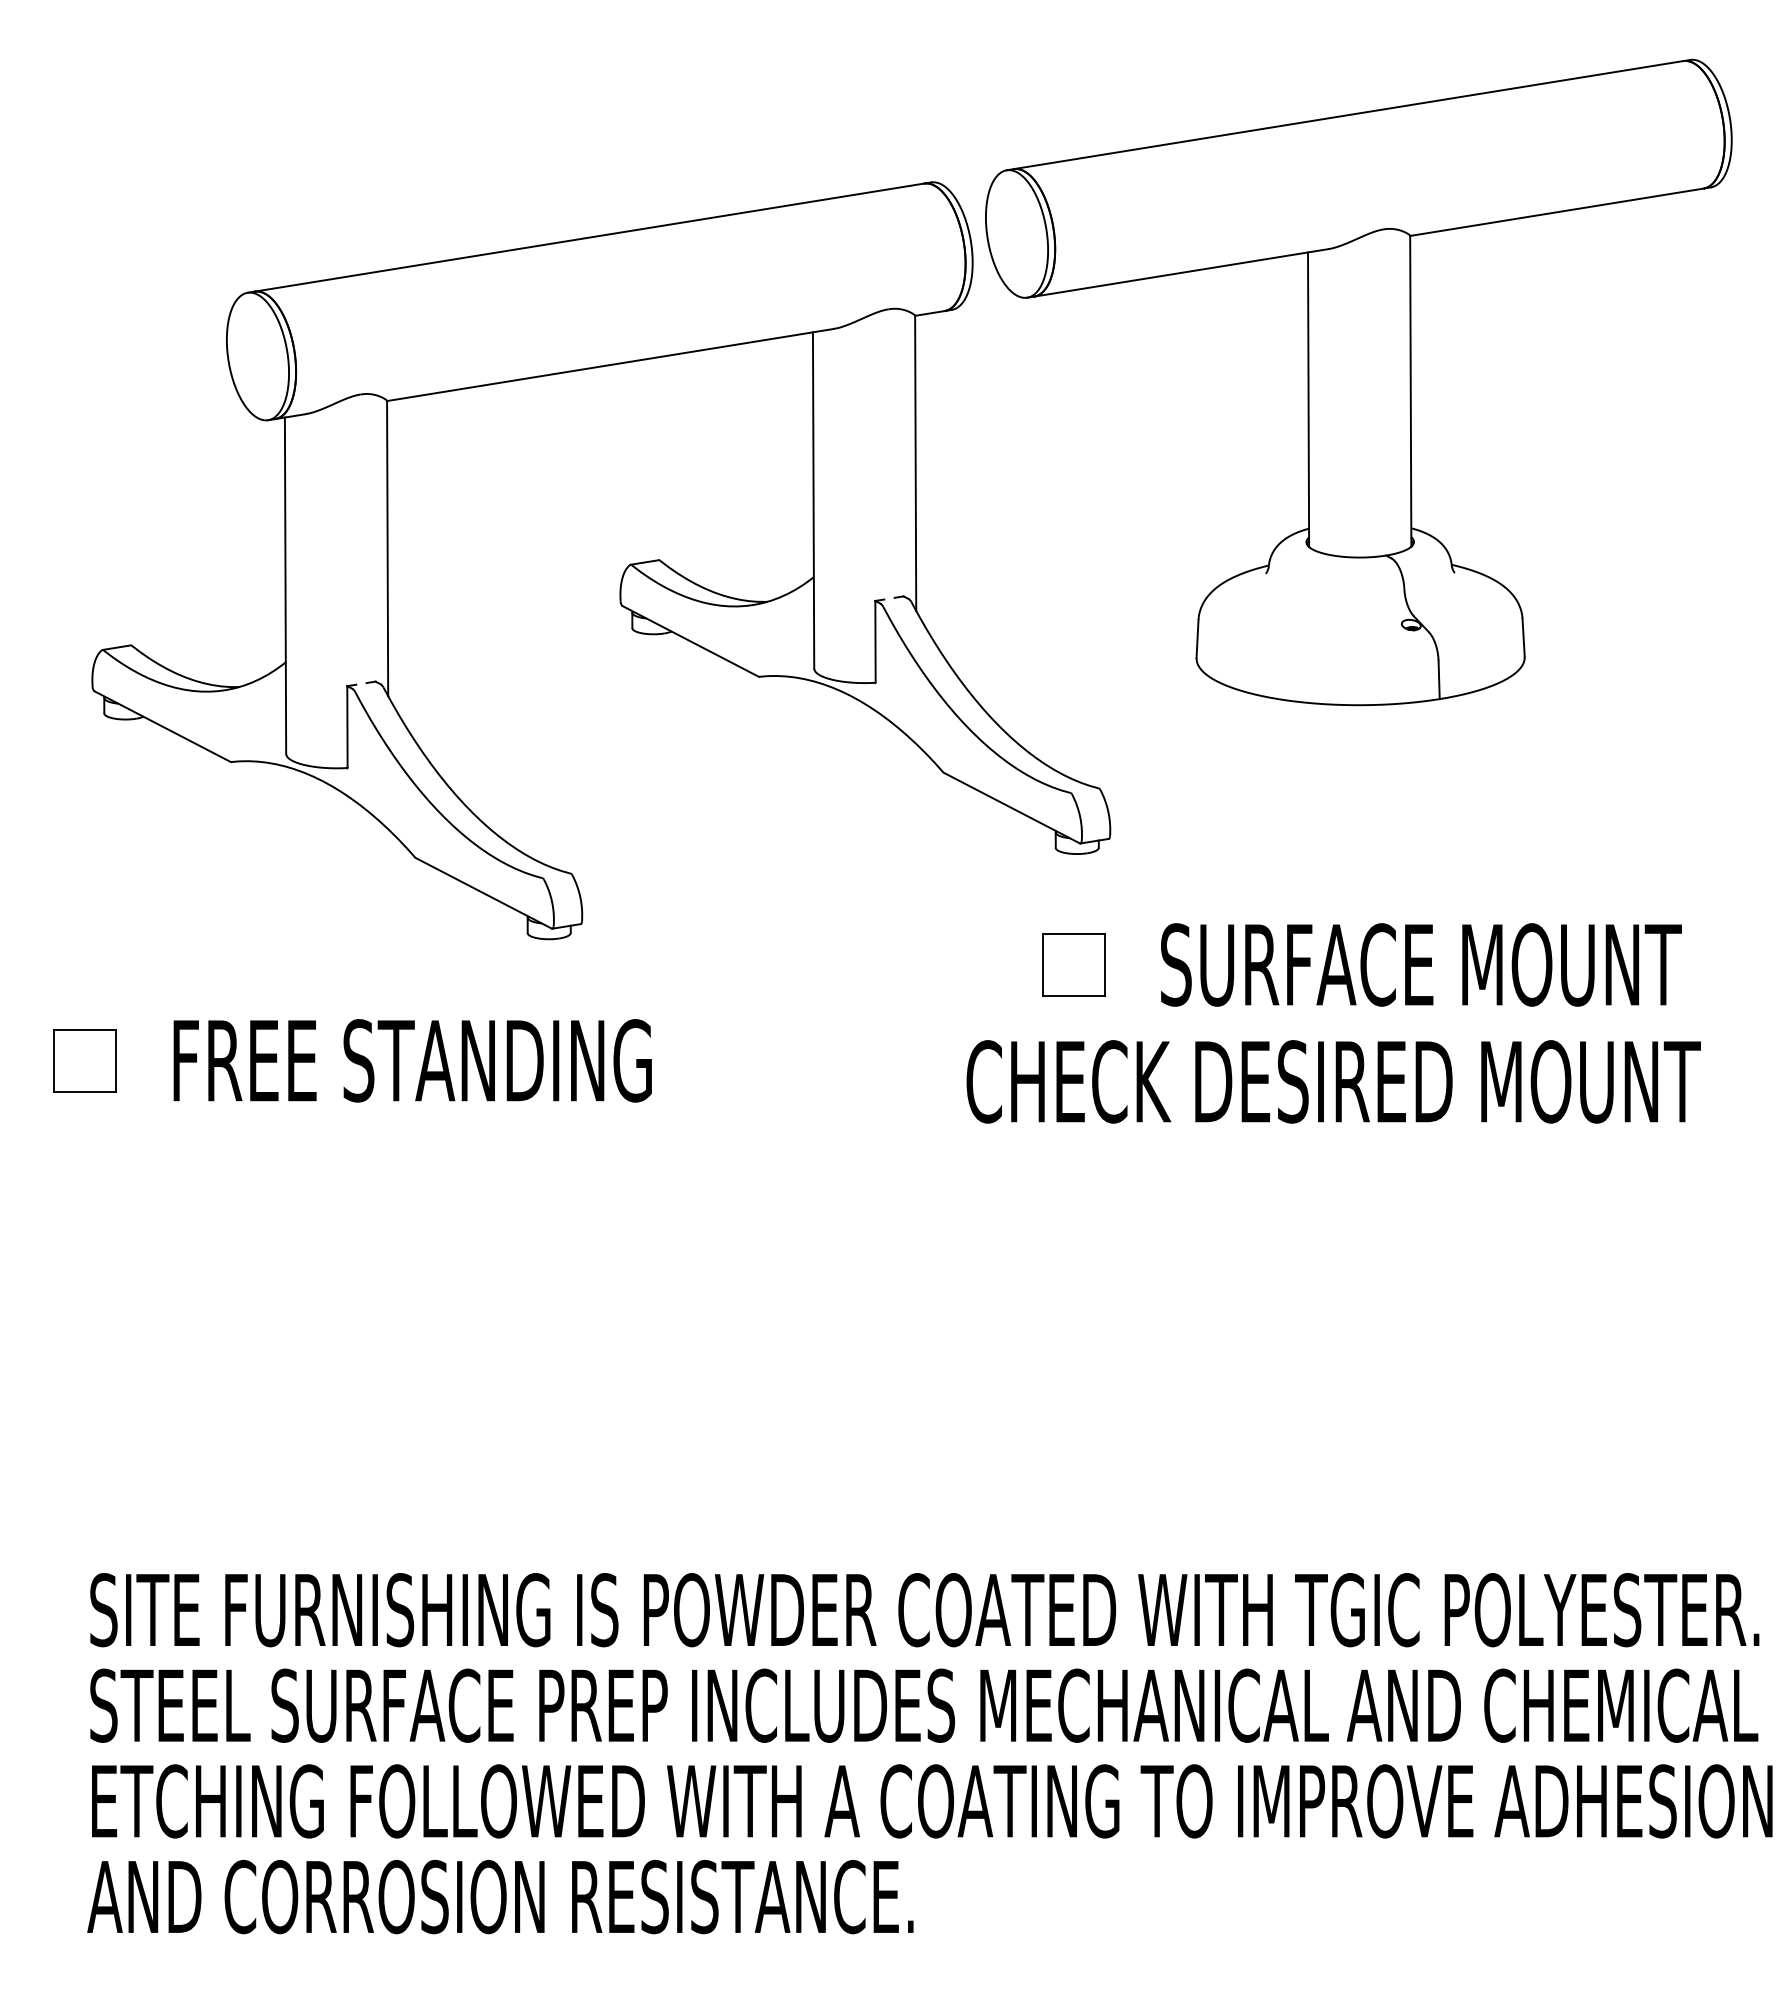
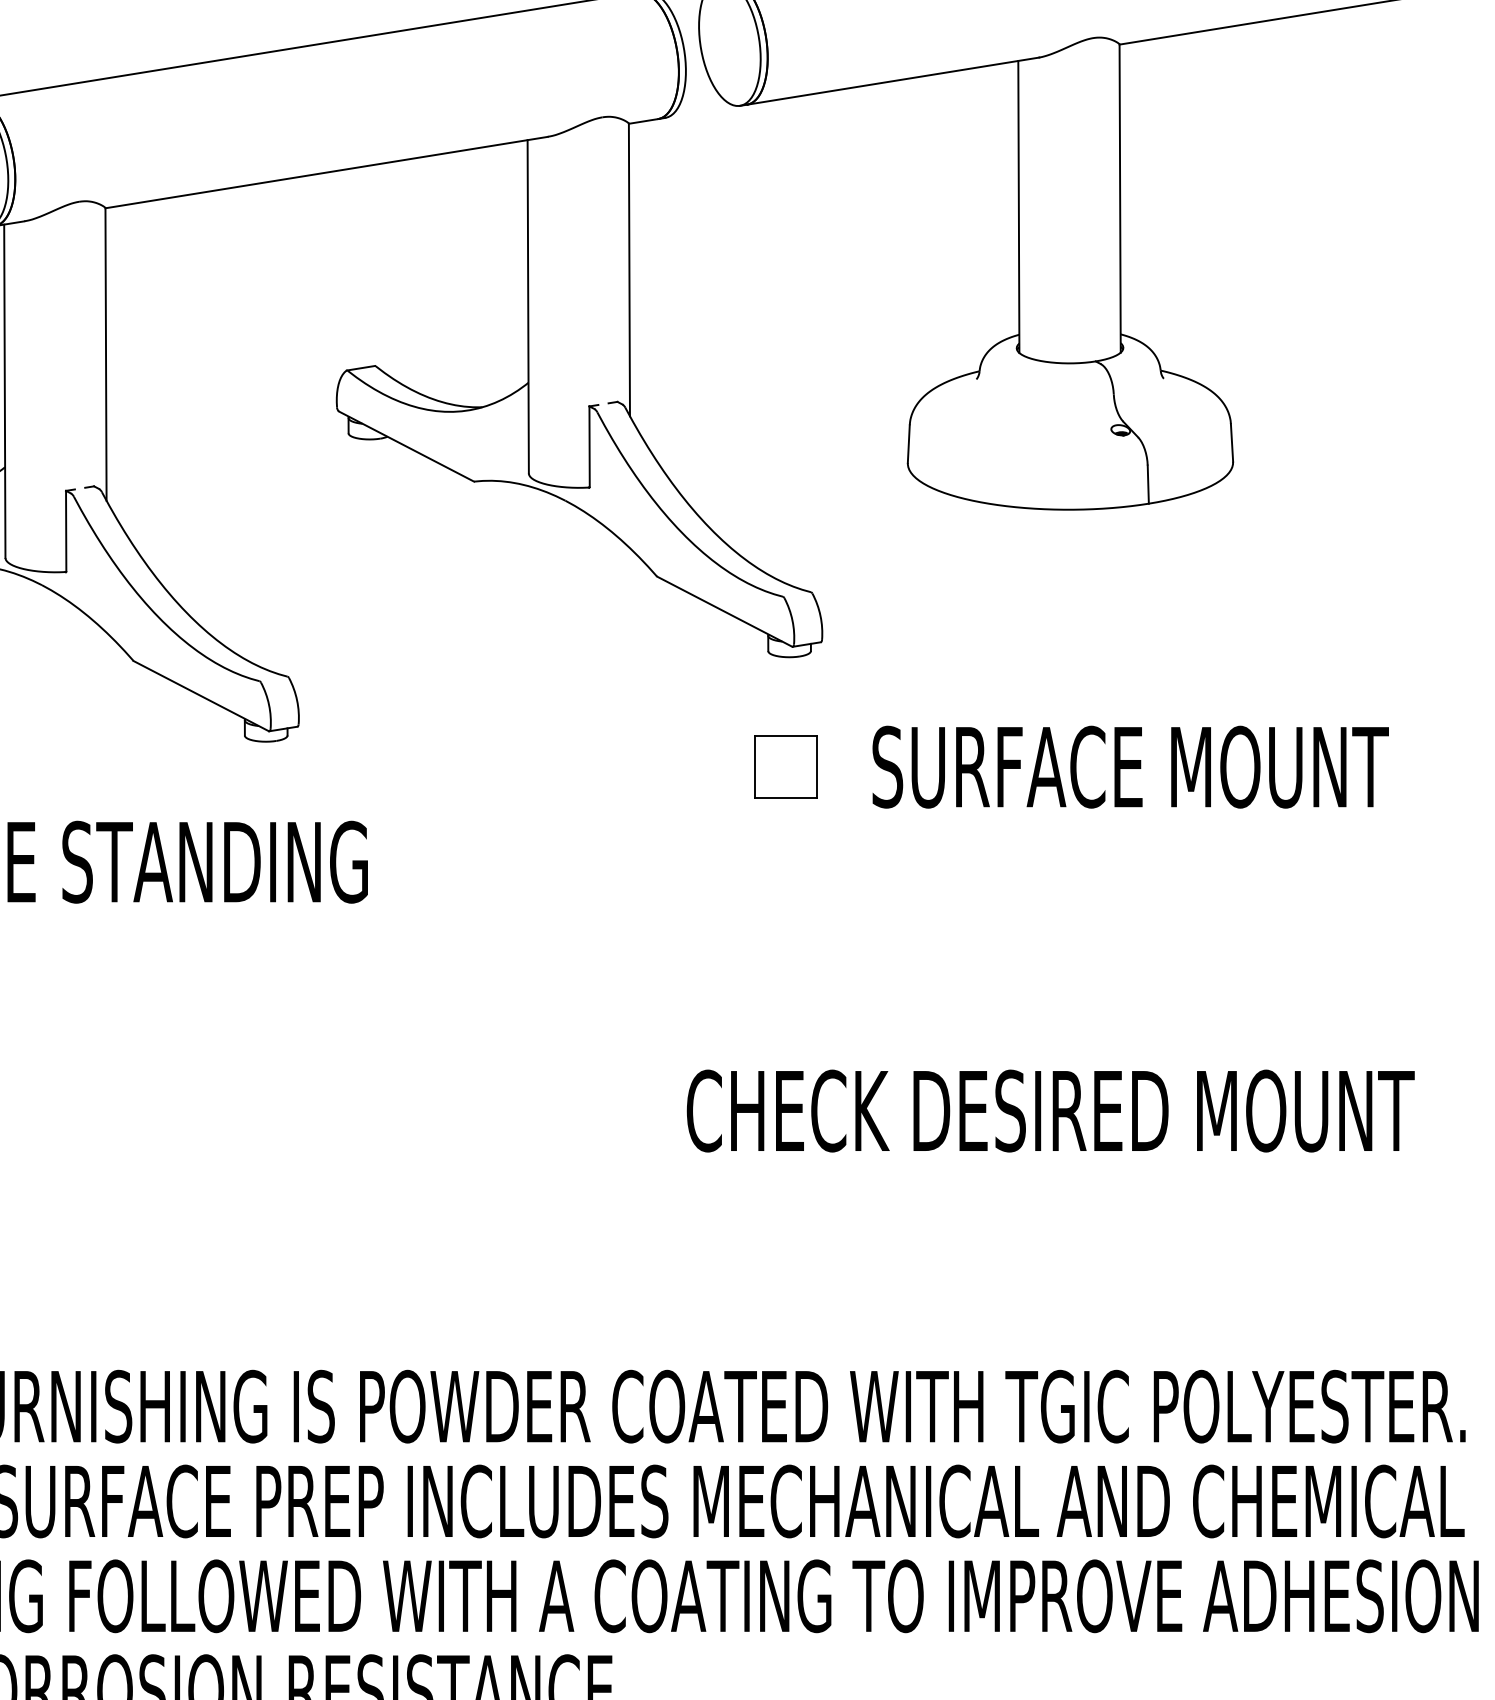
text: (1333, 1081) -> (1050, 1110), moved

